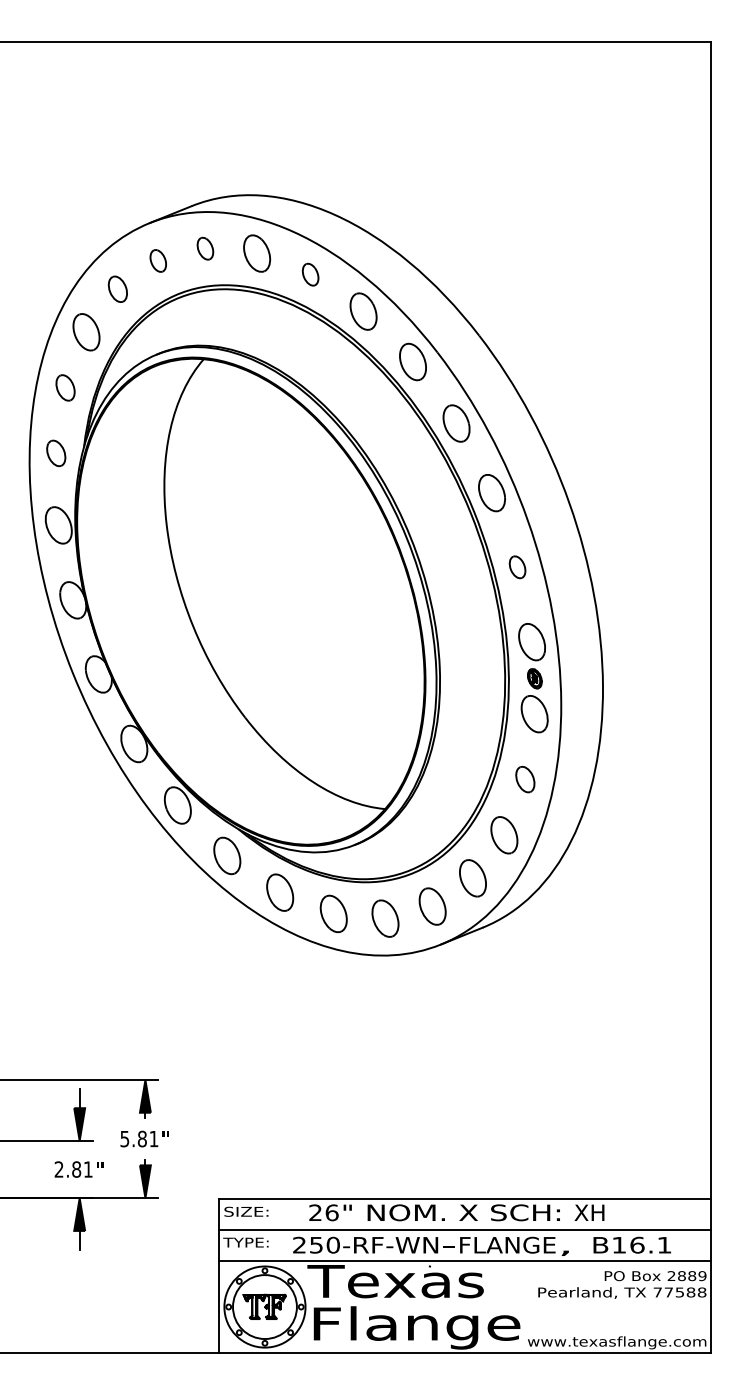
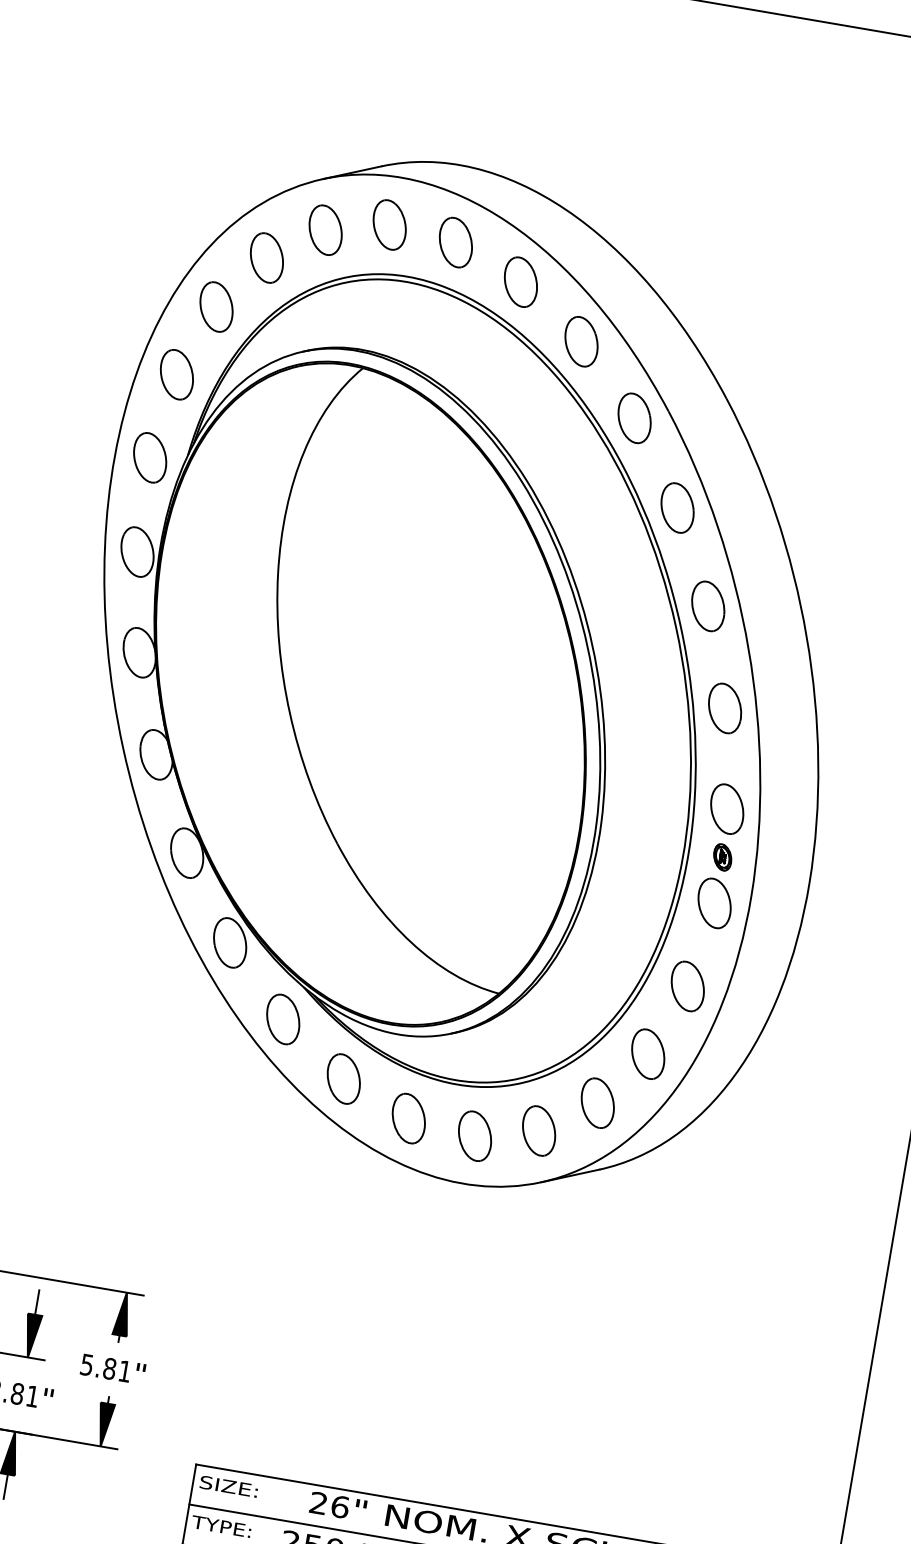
part: (205, 248) -> (389, 224), size x1.67
part: (158, 260) -> (326, 229), size x1.67
part: (310, 274) -> (520, 281), size x1.67
part: (117, 289) -> (266, 258), size x1.43
part: (65, 387) -> (176, 374), size x1.43
part: (56, 453) -> (150, 458), size x1.43
part: (517, 567) -> (724, 708), size x1.67
part: (525, 779) -> (688, 986), size x1.43

